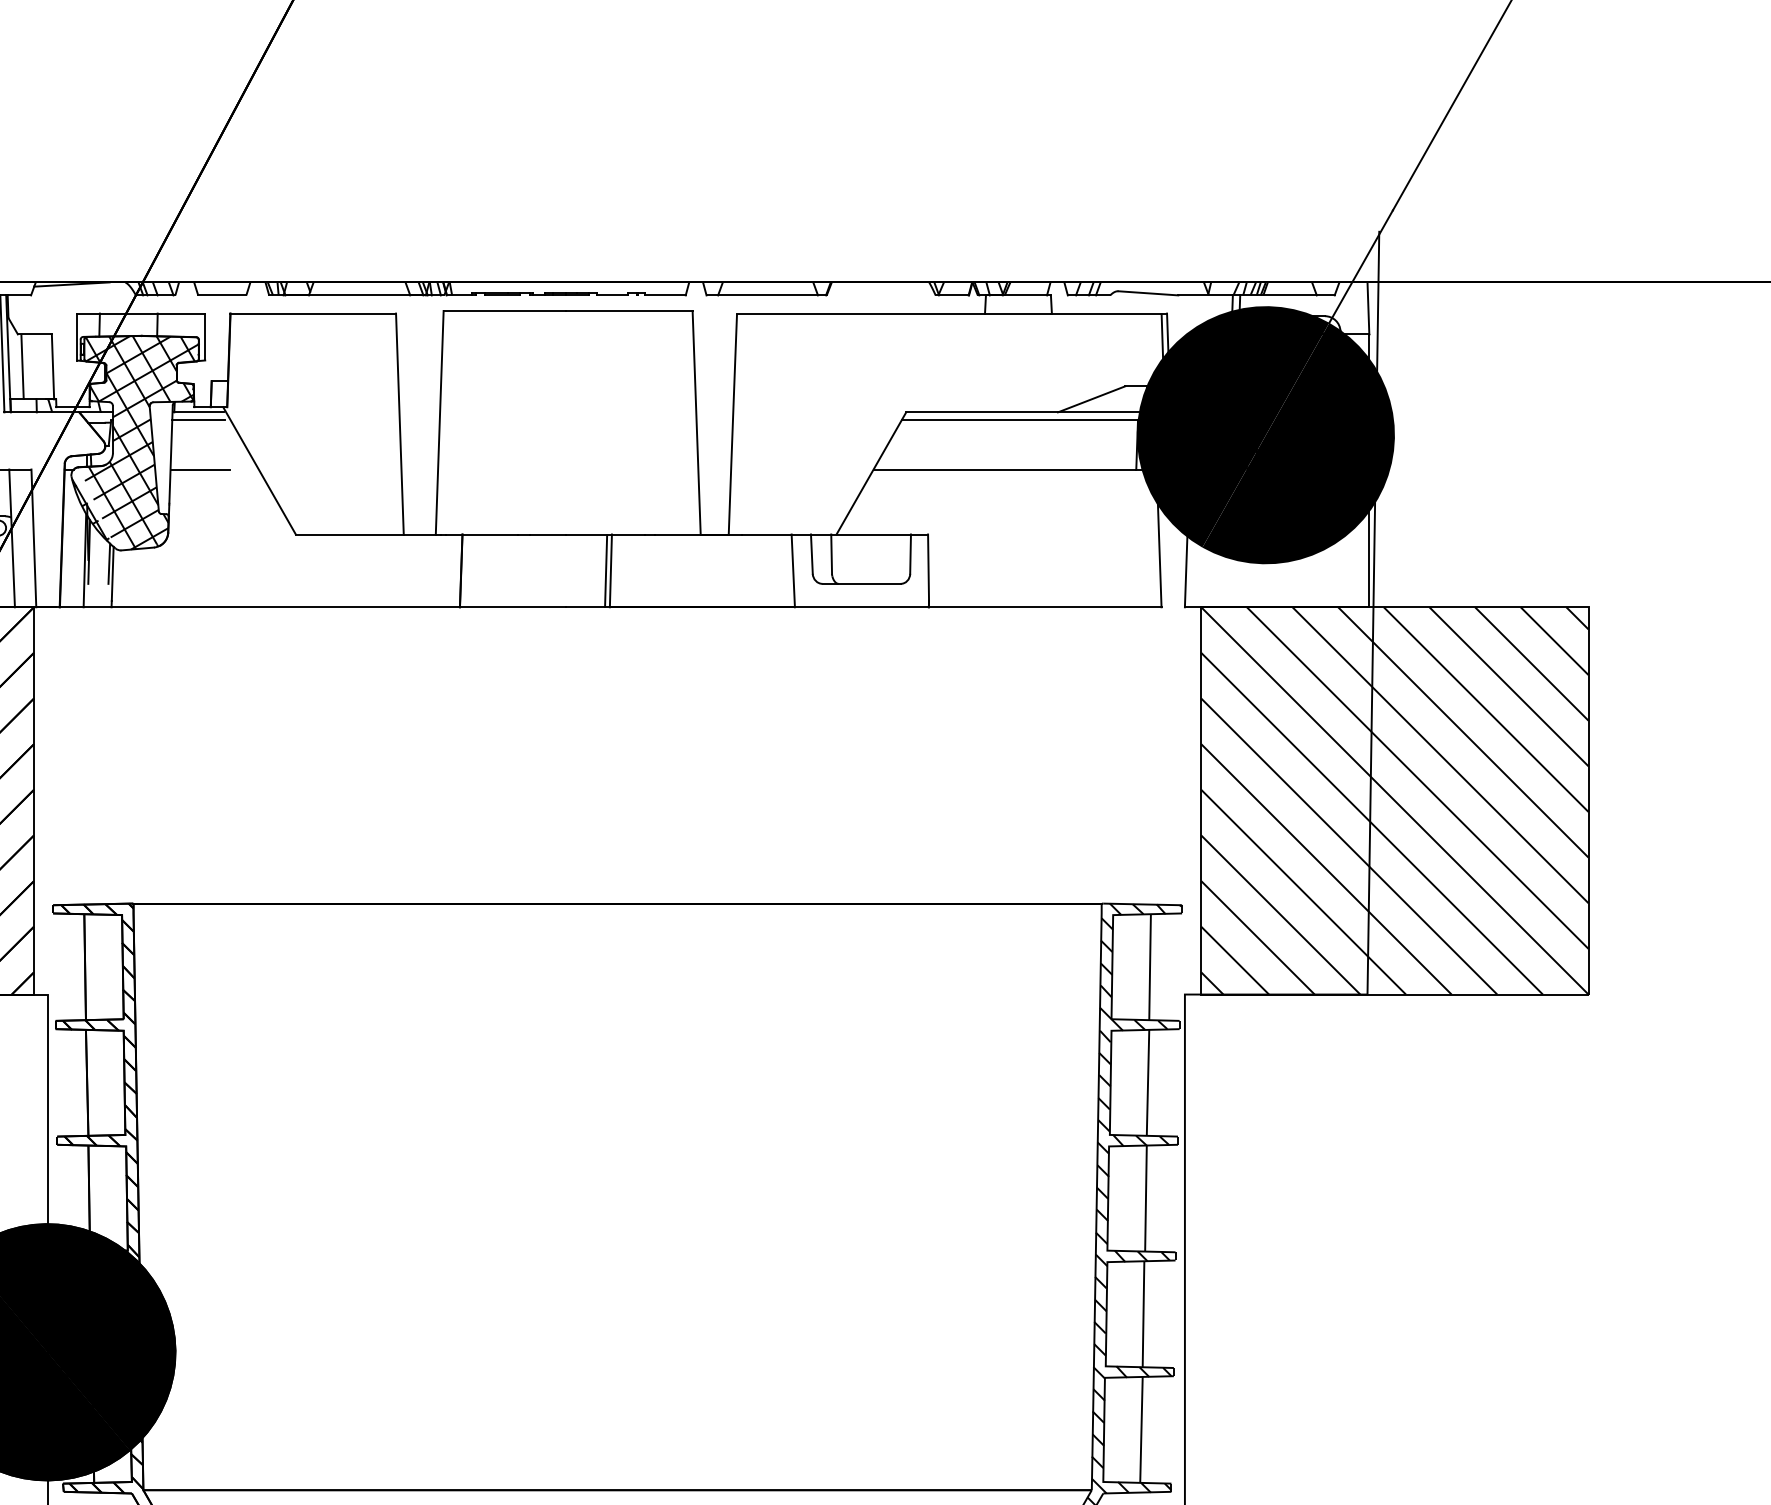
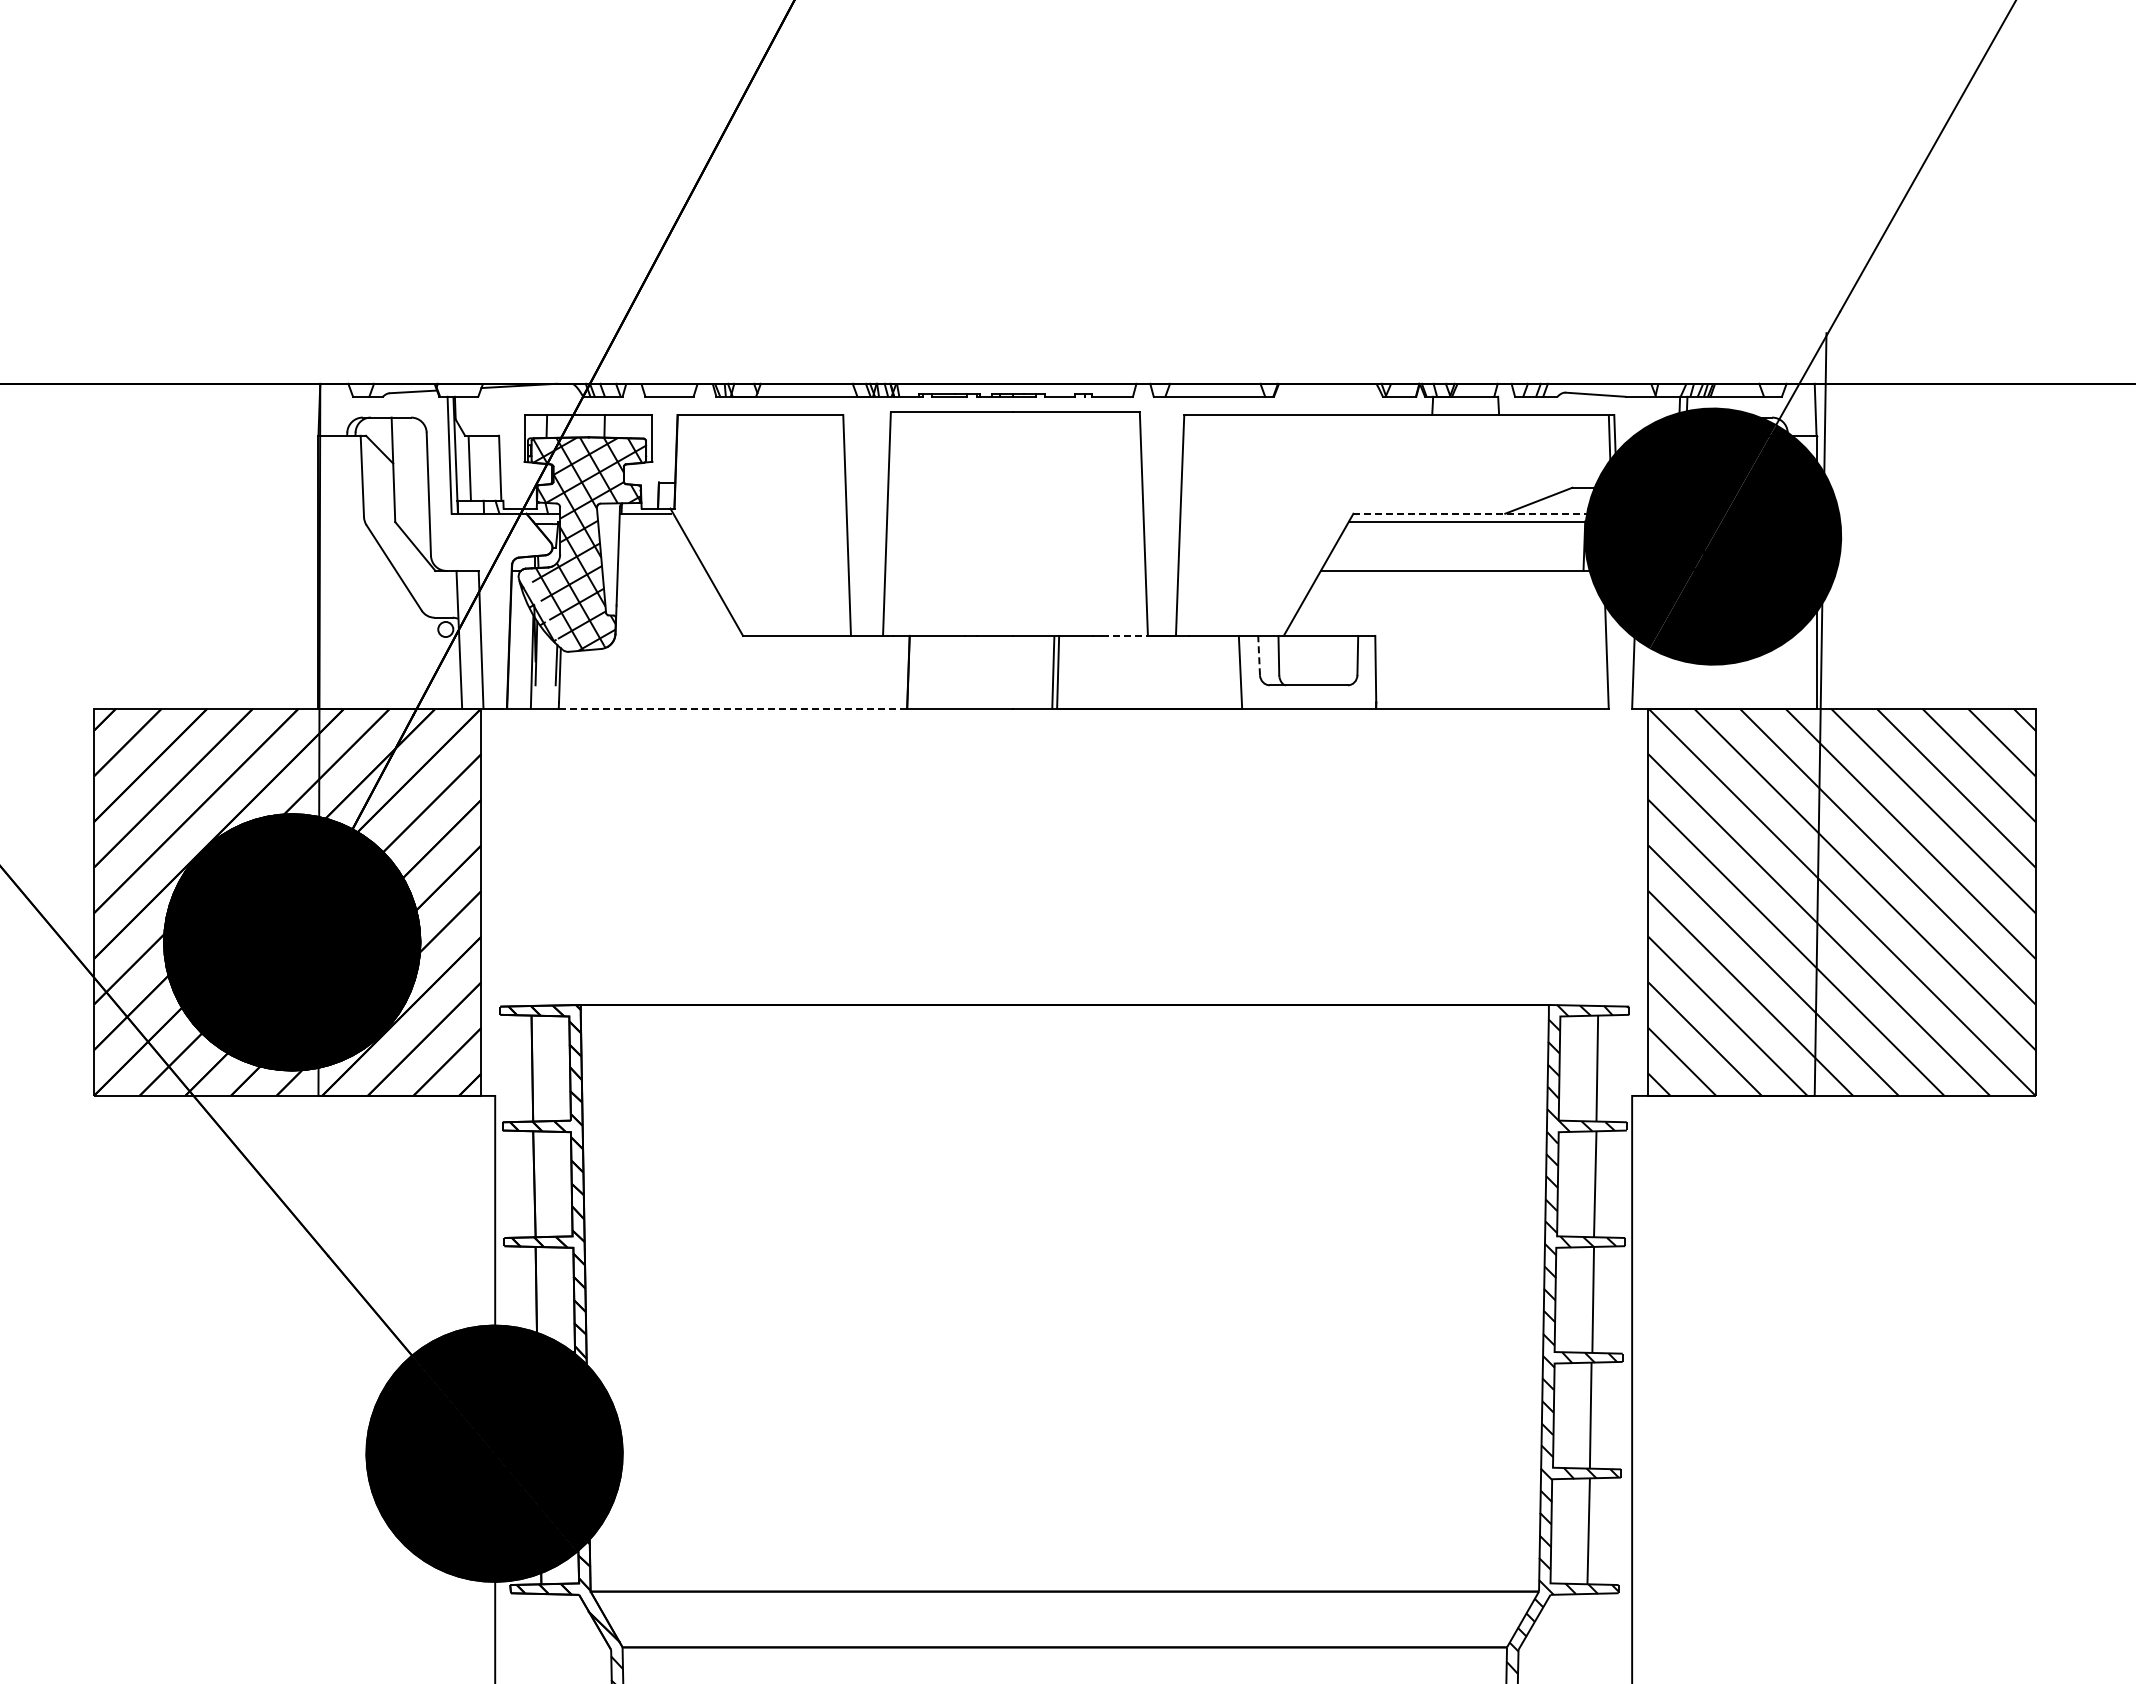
line: (1027, 412) -> (1474, 513), solid -> dashed
line: (198, 420) -> (645, 521), removed
line: (199, 469) -> (646, 570), removed
line: (678, 534) -> (1125, 635), solid -> dashed
line: (812, 554) -> (1259, 655), solid -> dashed
line: (285, 607) -> (732, 708), solid -> dashed

